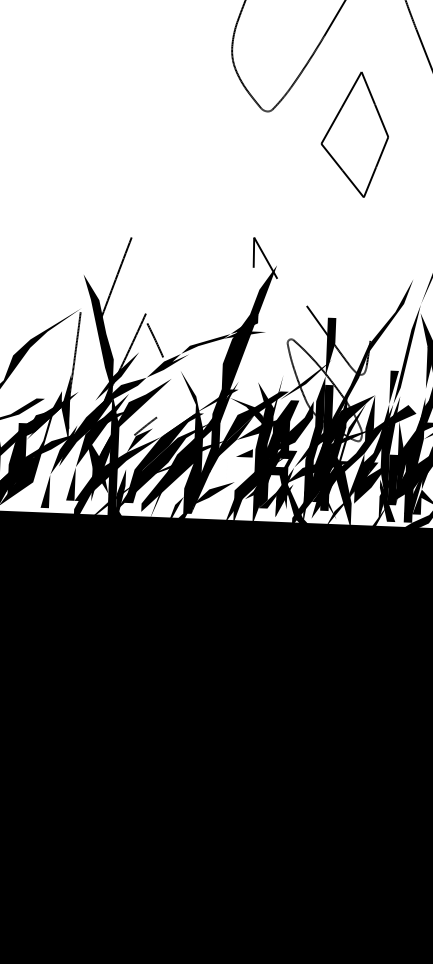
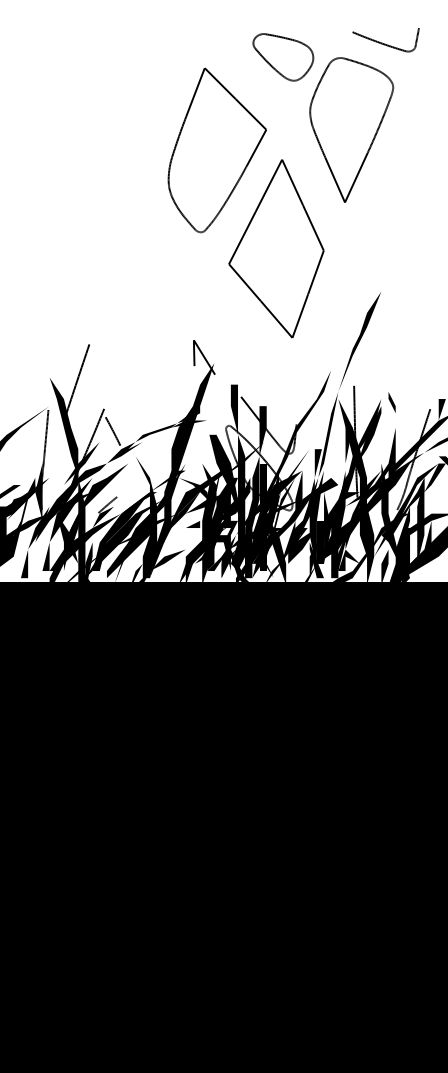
part: (355, 133) -> (276, 248), size x1.67
fill: (290, 404) -> (230, 481), added
fill: (356, 423) -> (287, 495), added

